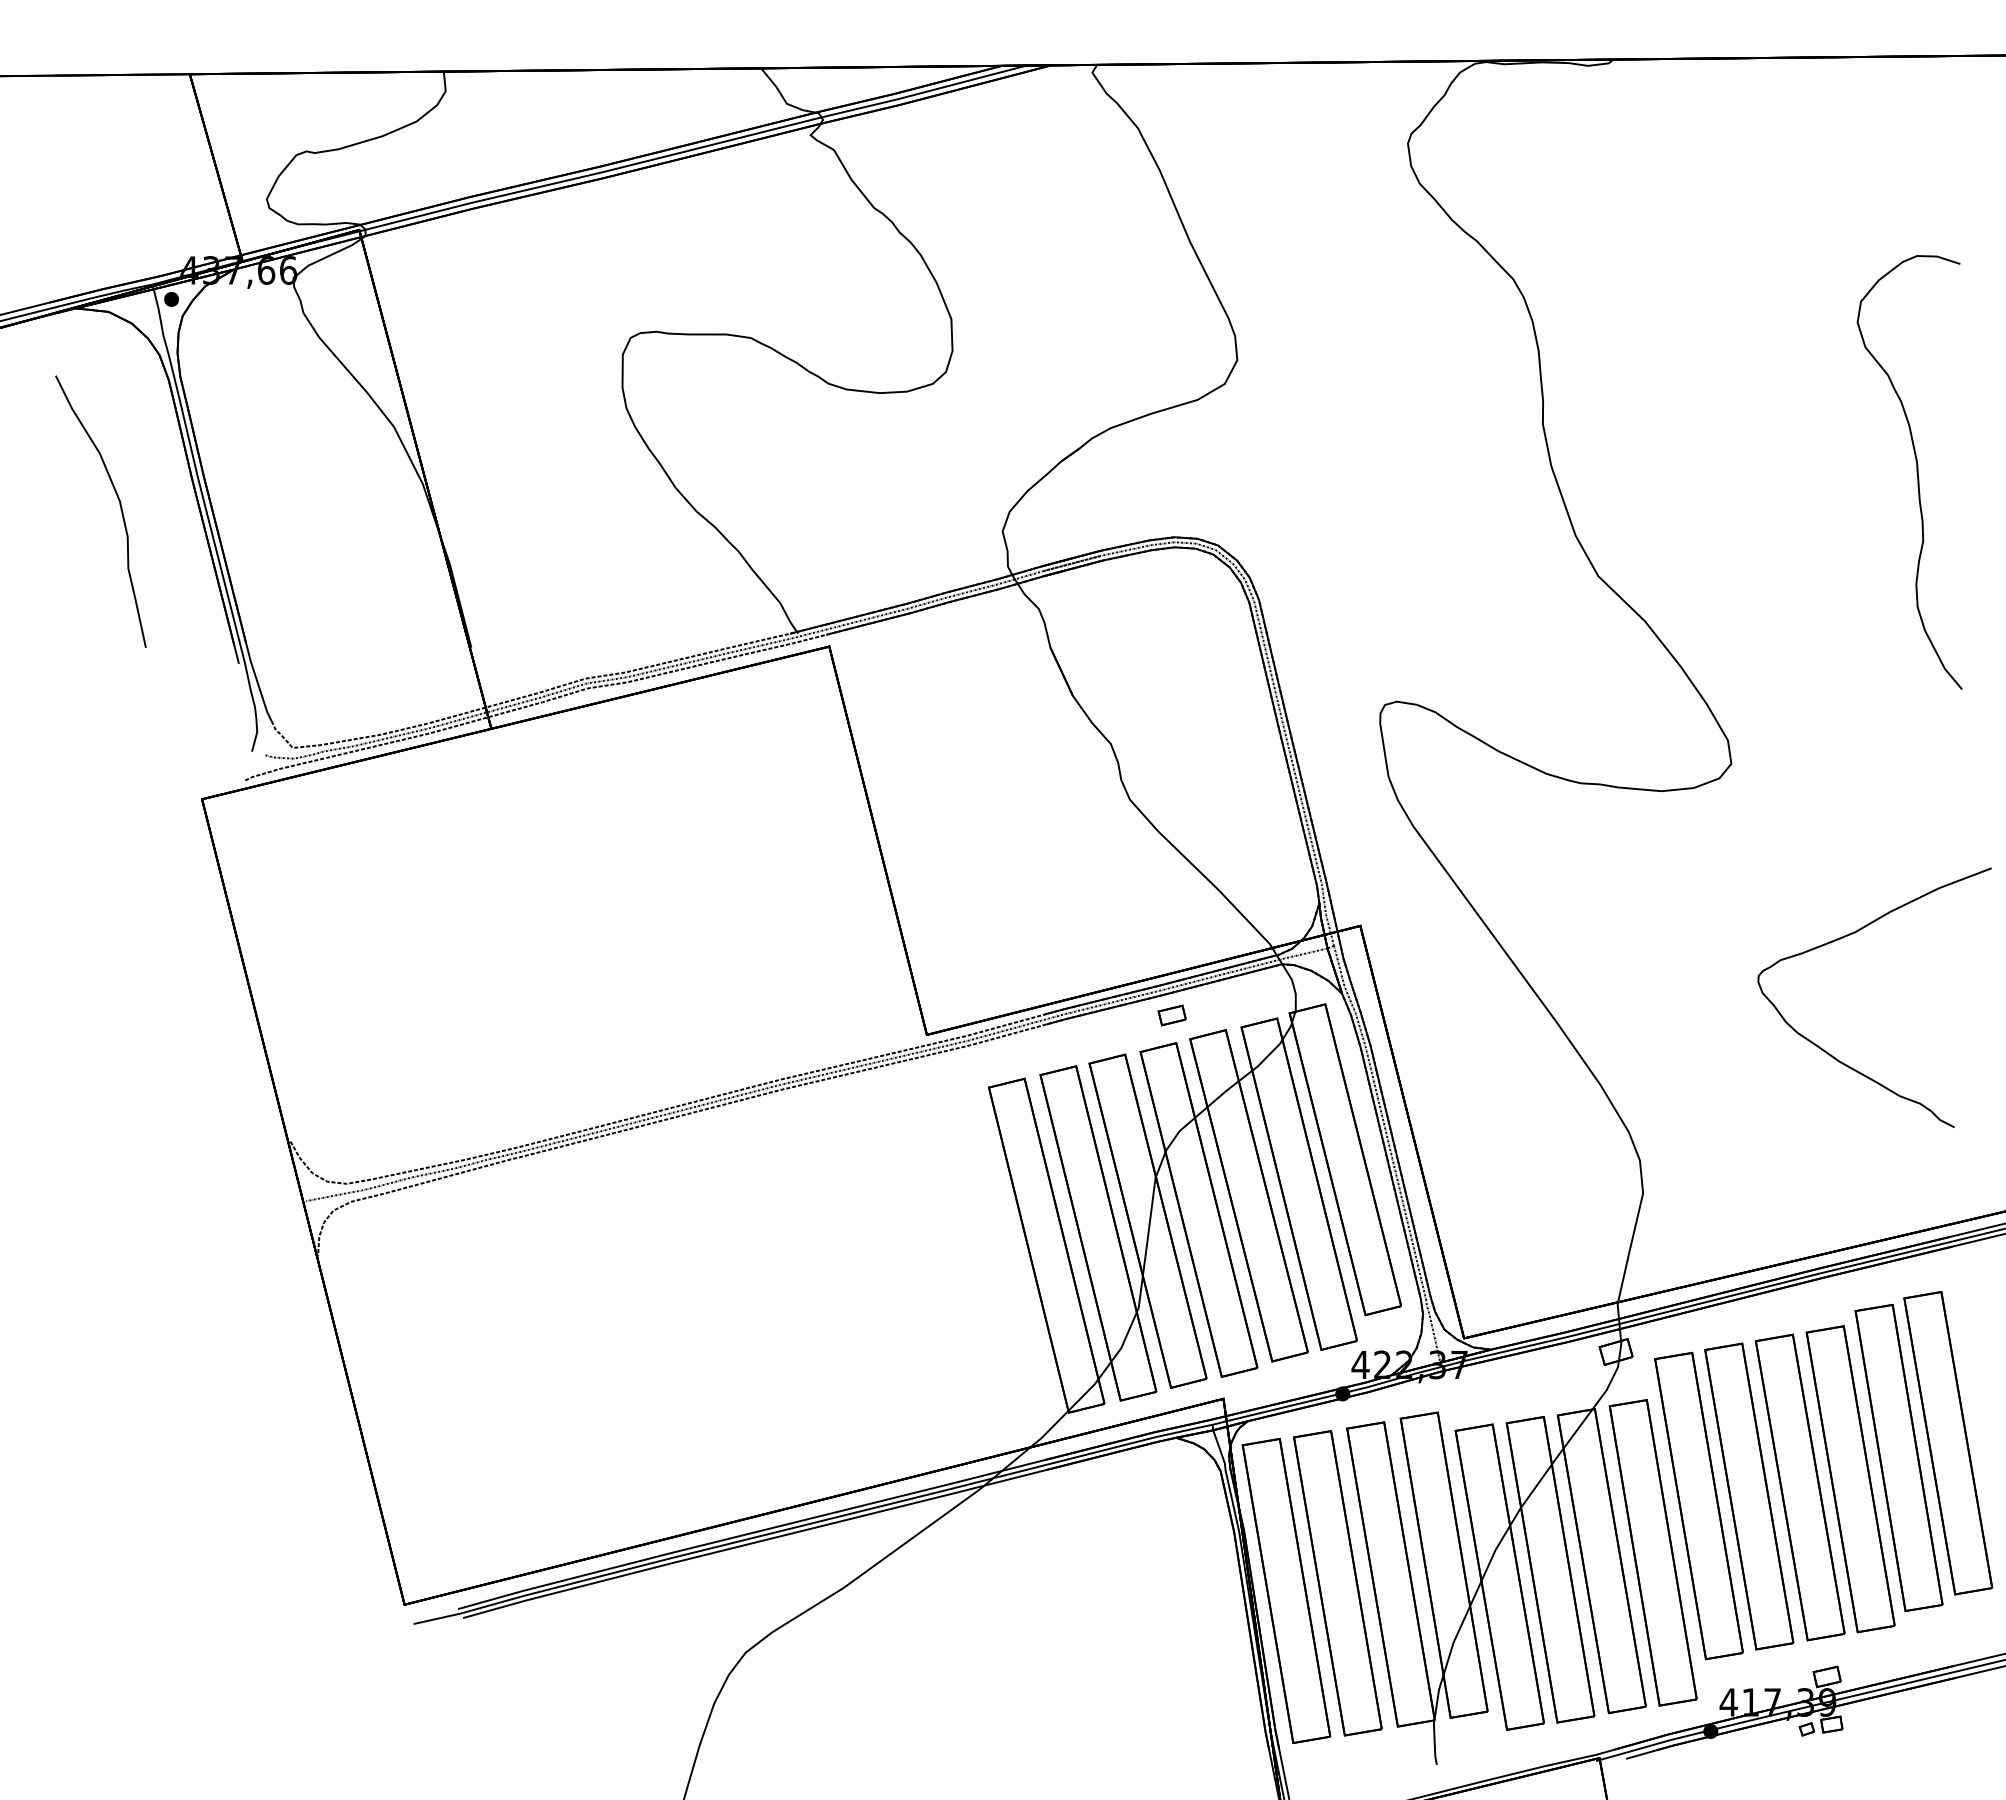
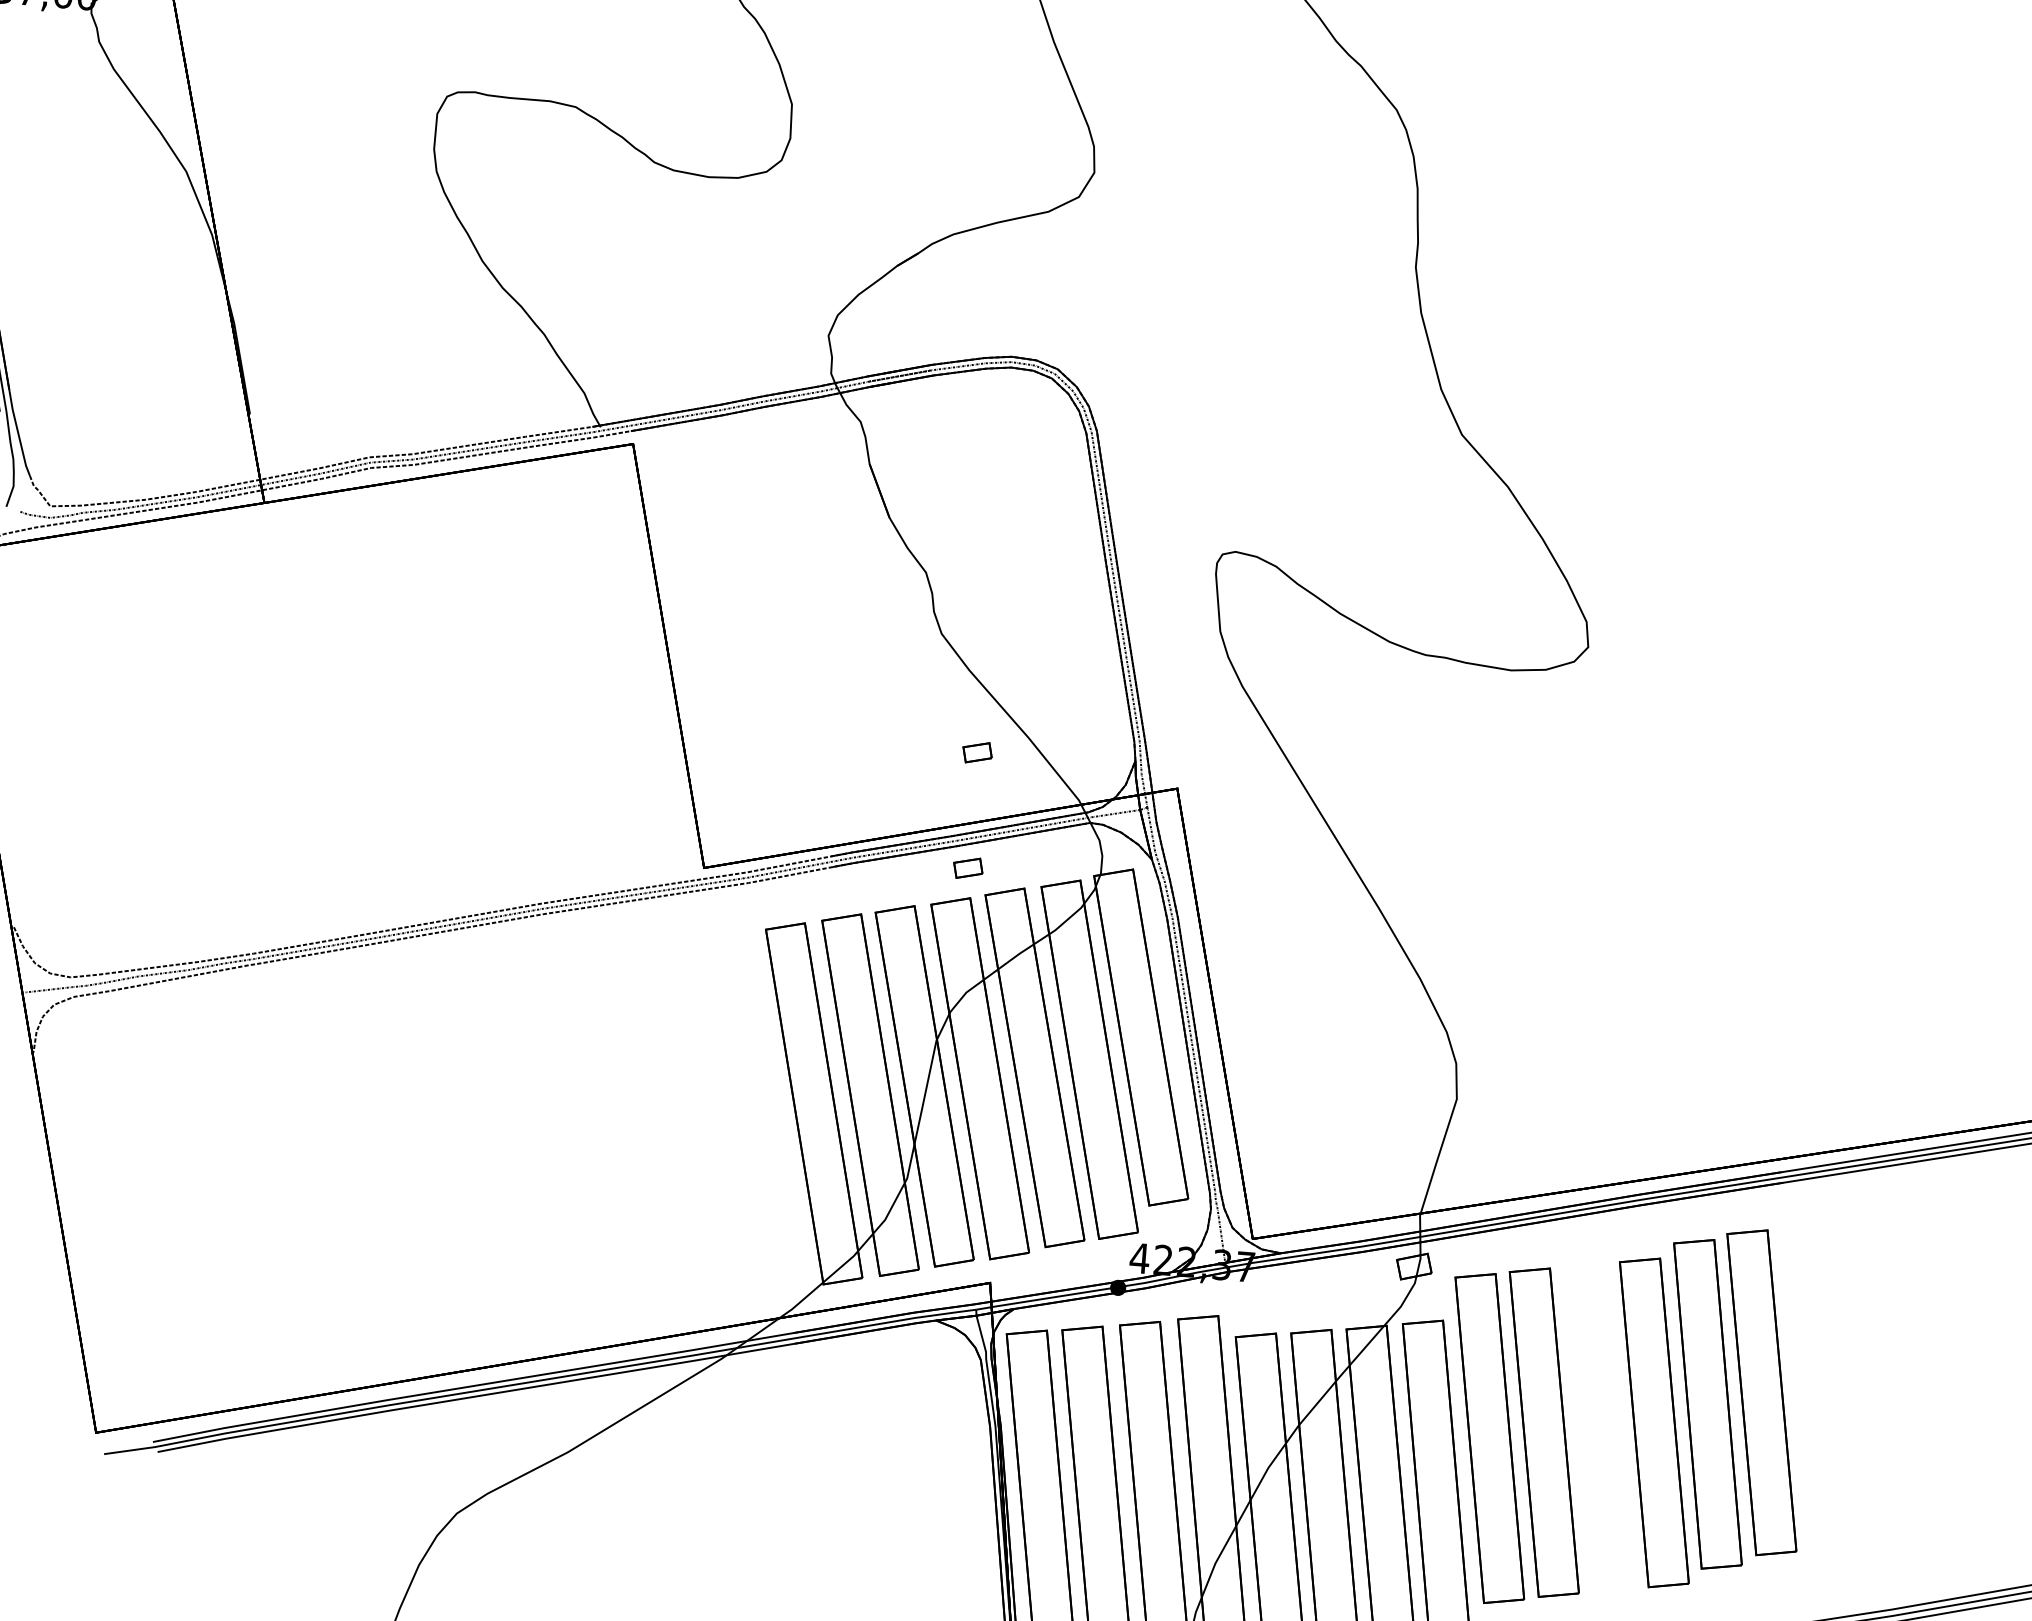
curve: (1916, 472) -> (1811, 351), removed
part: (1171, 907) -> (976, 752), added
curve: (1850, 935) -> (1700, 841), removed
part: (1799, 1487) -> (1598, 1427), removed

